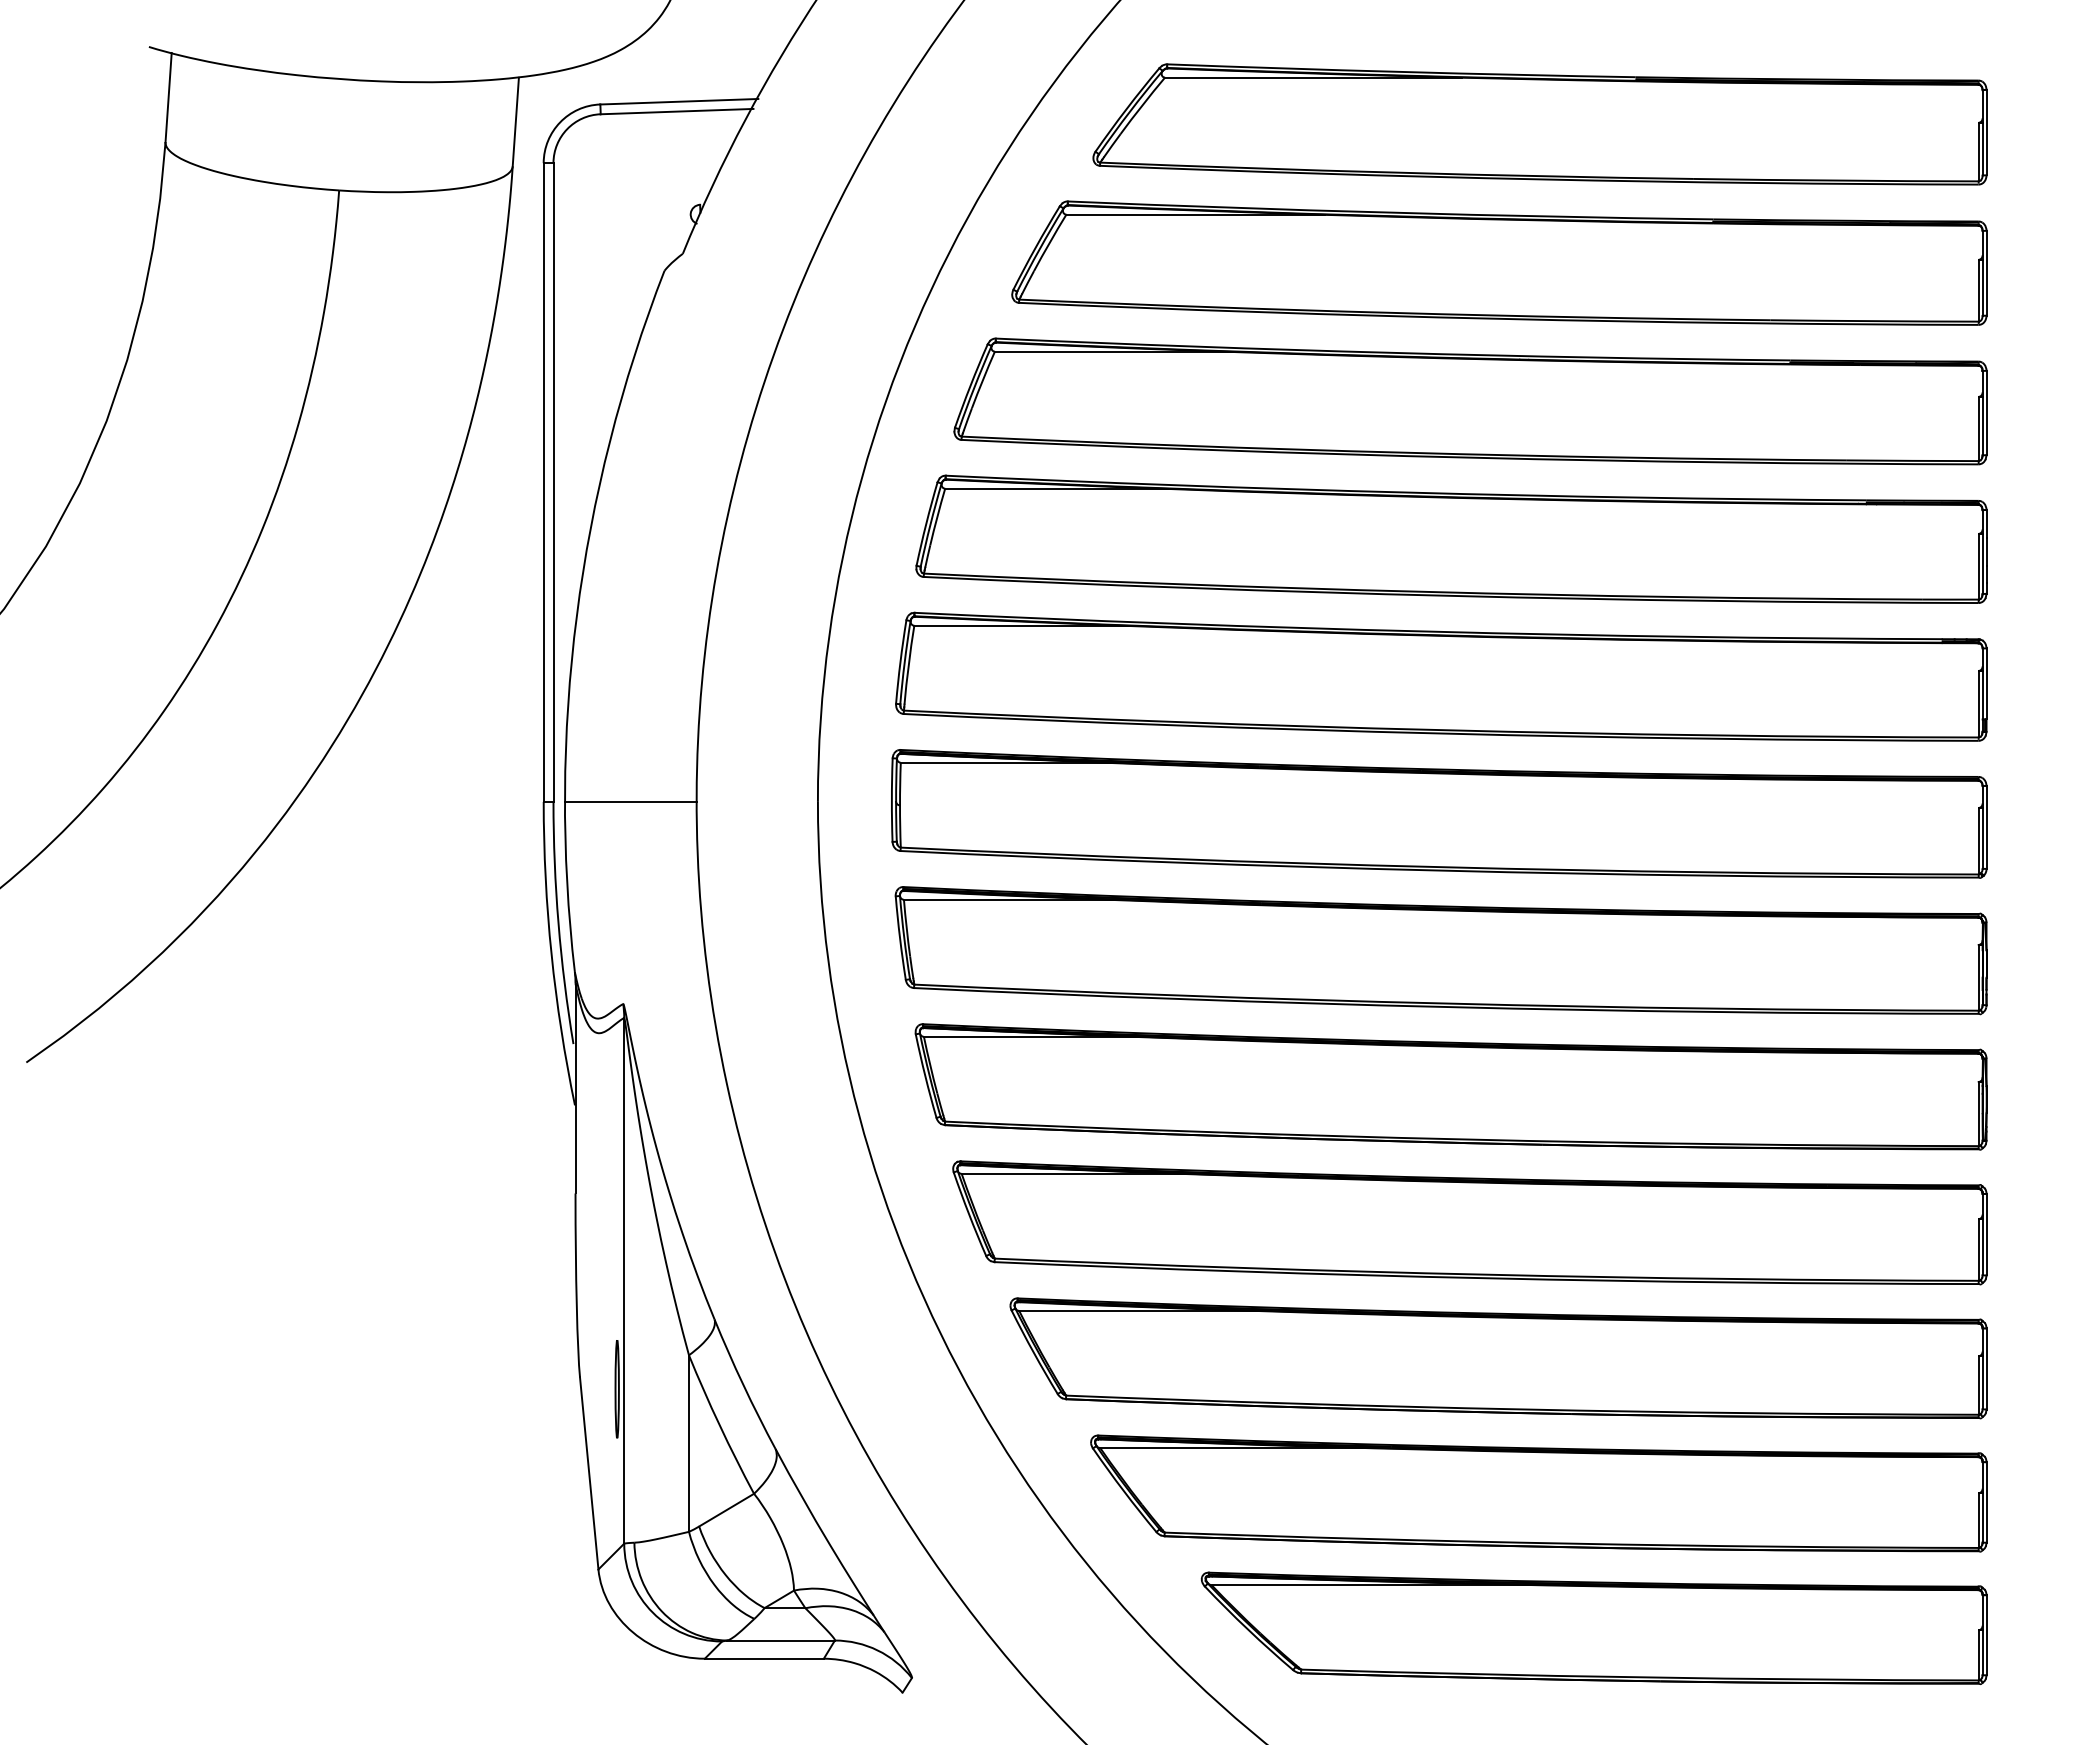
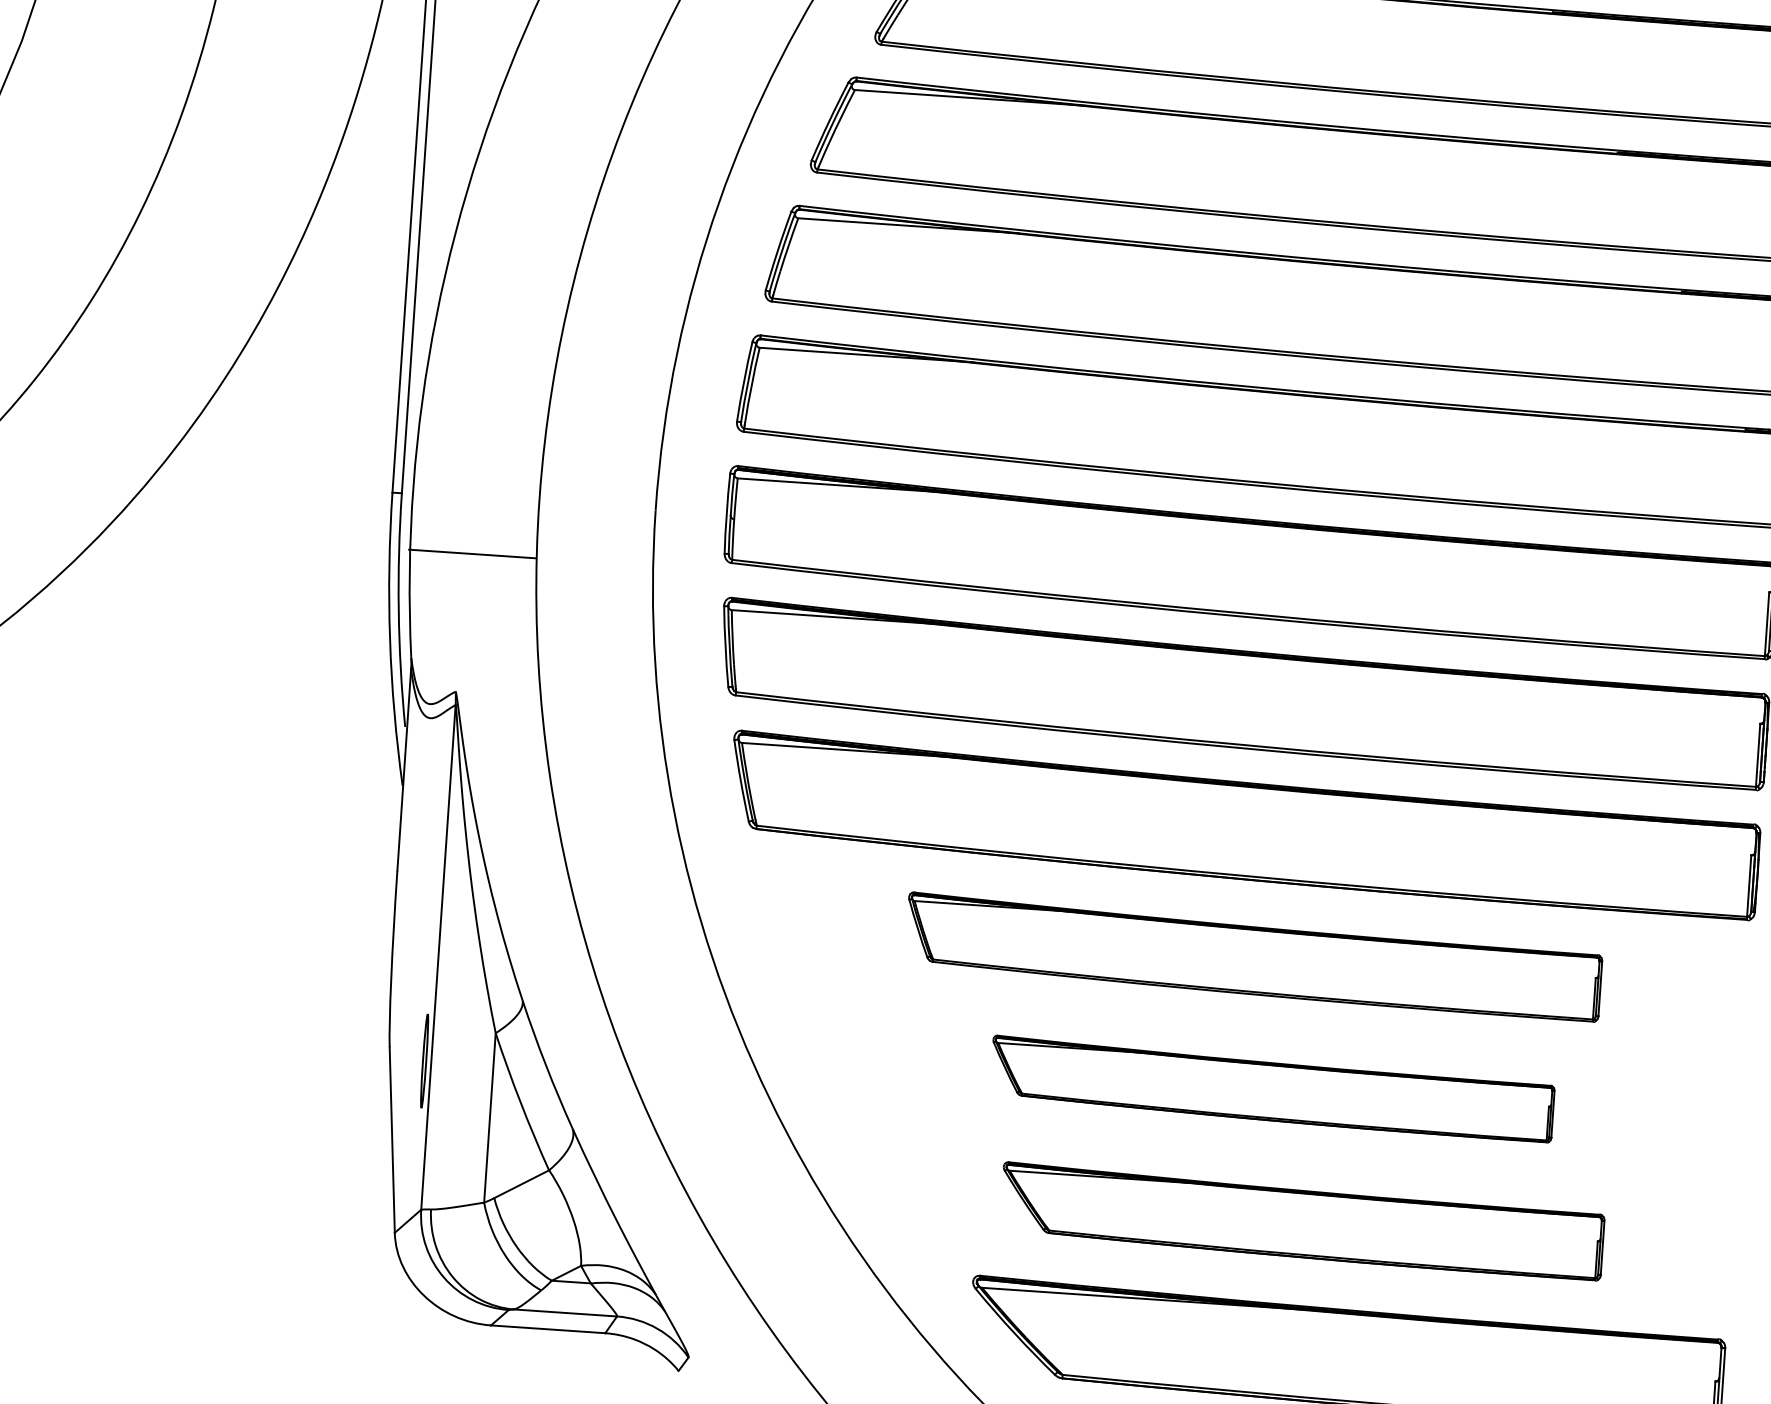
line: (630, 801) -> (472, 553), moved
part: (1469, 1222) -> (1253, 956), size x0.7
part: (1498, 1358) -> (1272, 1089), size x0.6
part: (1538, 1493) -> (1301, 1221), size x0.7

